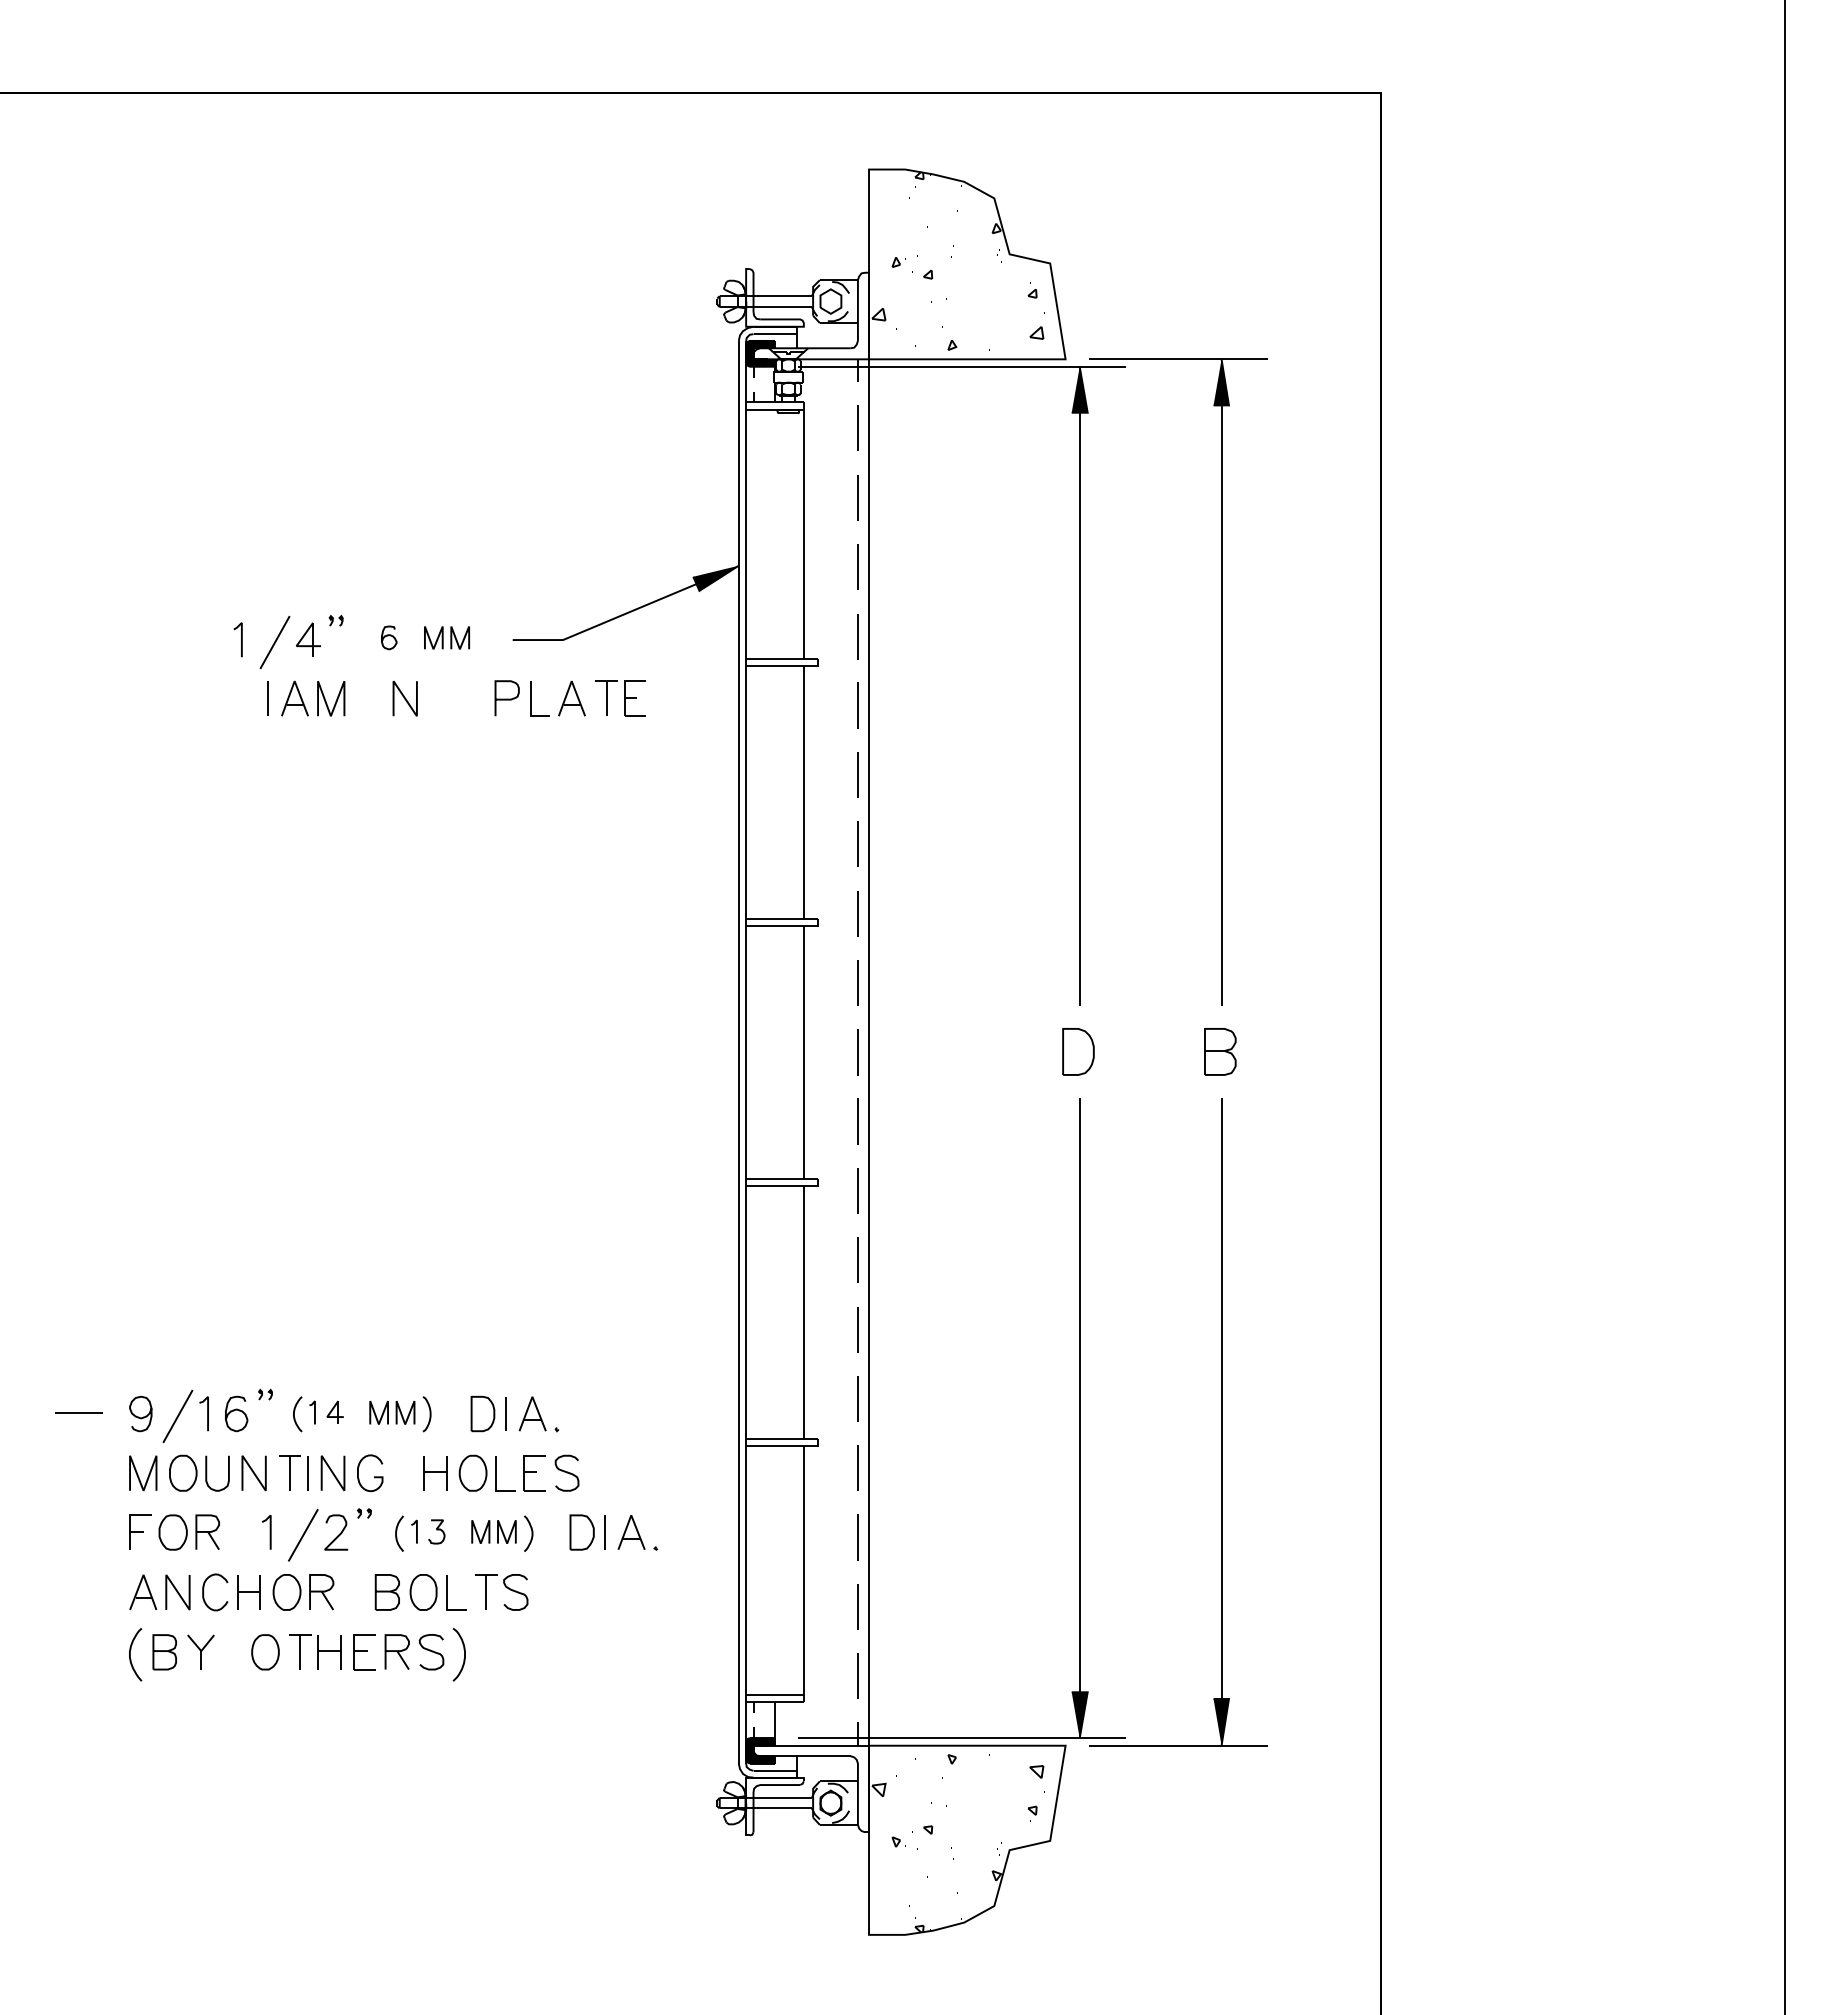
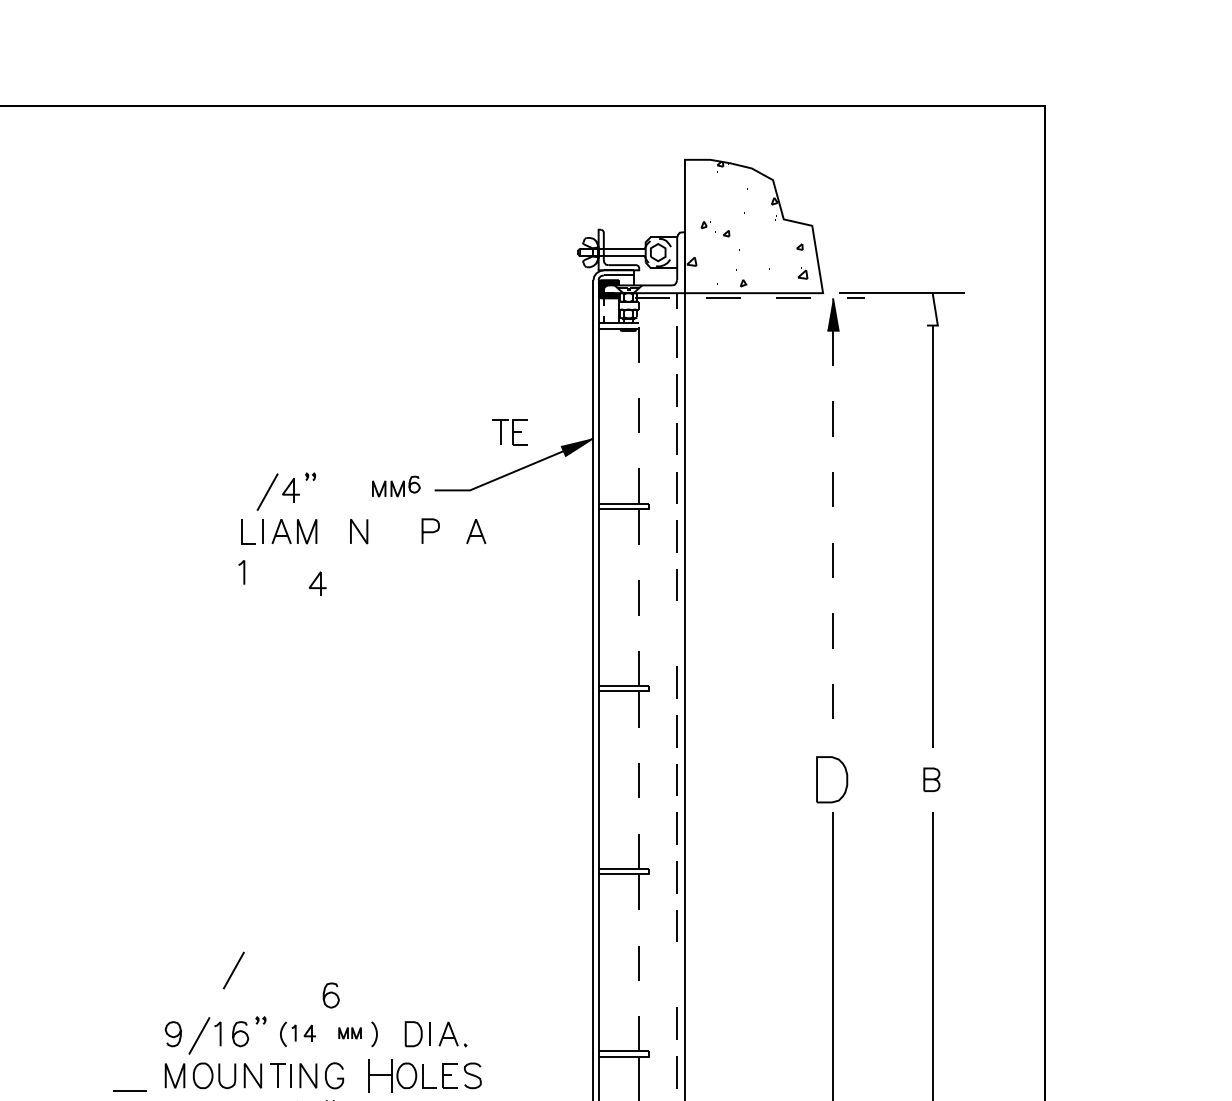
line: (962, 366) -> (750, 298), solid -> dashed
fill: (1220, 382) -> (931, 309), removed
line: (803, 530) -> (638, 413), solid -> dashed
curve: (388, 636) -> (414, 483), moved
line: (241, 639) -> (244, 572), moved
line: (531, 698) -> (242, 531), moved
part: (620, 698) -> (510, 432), moved
line: (1079, 709) -> (832, 539), solid -> dashed
part: (346, 772) -> (317, 583), added
line: (803, 792) -> (638, 597), solid -> dashed
line: (857, 843) -> (676, 633), removed
part: (1078, 1051) -> (832, 779), size x1.4
part: (1220, 1051) -> (931, 779), size x0.7
line: (803, 1052) -> (638, 780), solid -> dashed
line: (803, 1311) -> (638, 962), solid -> dashed
line: (226, 1323) -> (233, 970), added
line: (857, 1329) -> (676, 974), removed
curve: (363, 1356) -> (329, 993), added
line: (78, 1412) -> (129, 1090), moved
part: (392, 1412) -> (350, 1033), size x0.7
part: (435, 1473) -> (380, 1075), size x1.4

